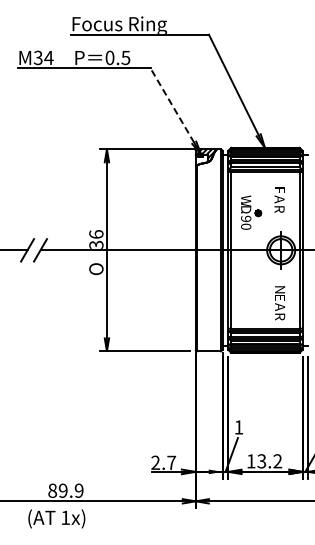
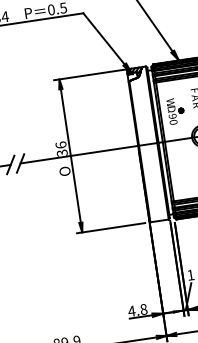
line: (172, 105) -> (104, 38), dashed -> solid
text: (163, 462) -> (137, 310), 2.7 -> 4.8

